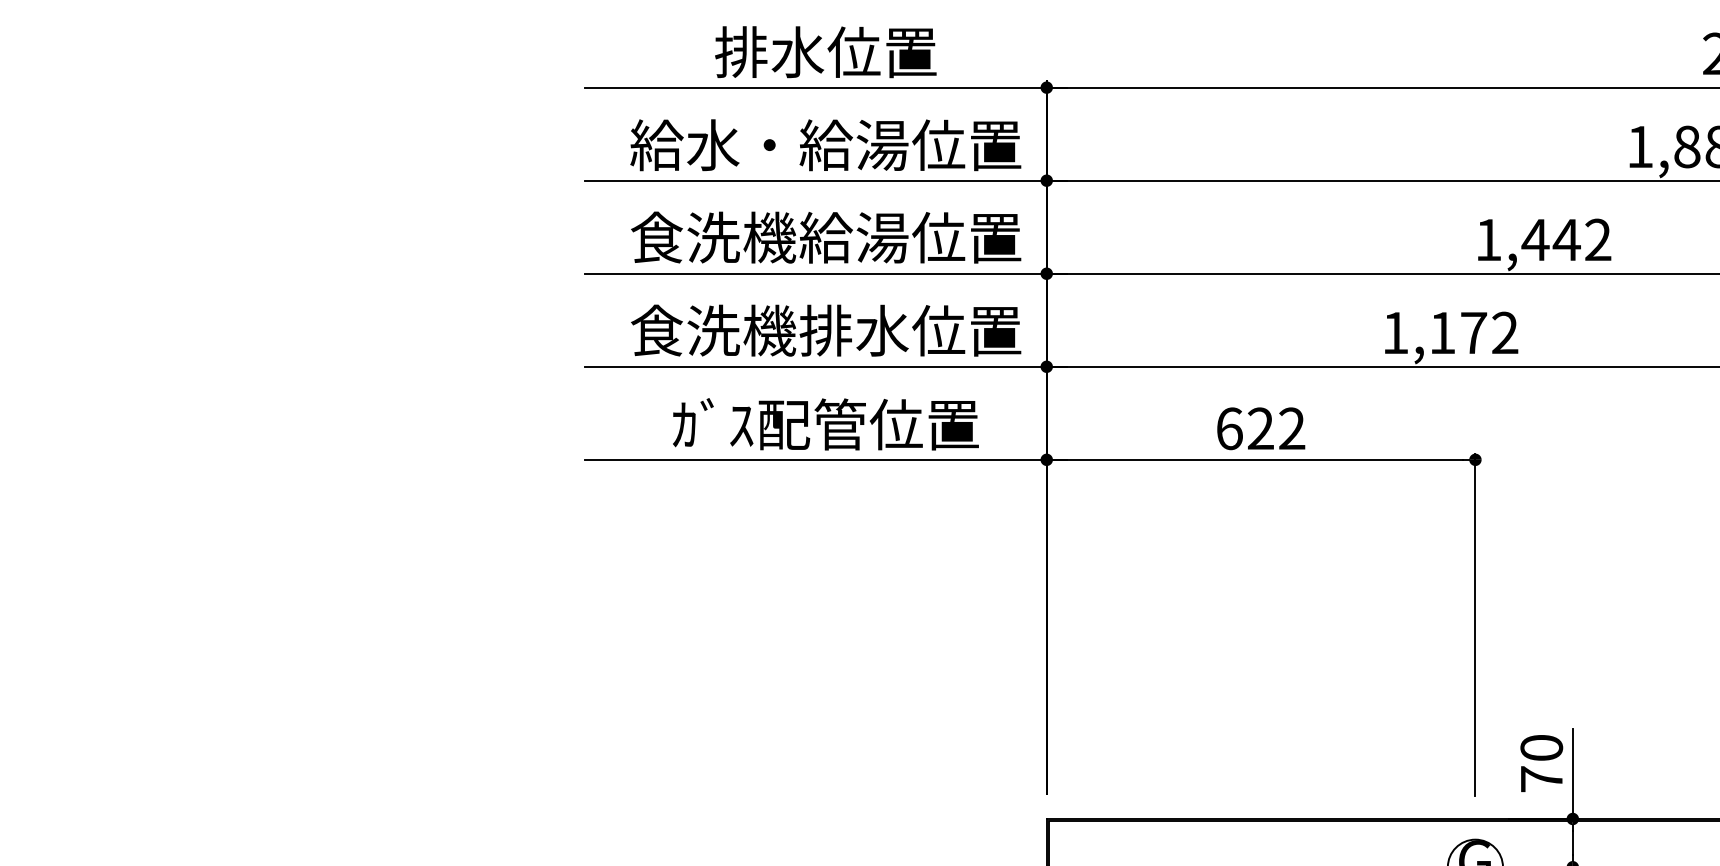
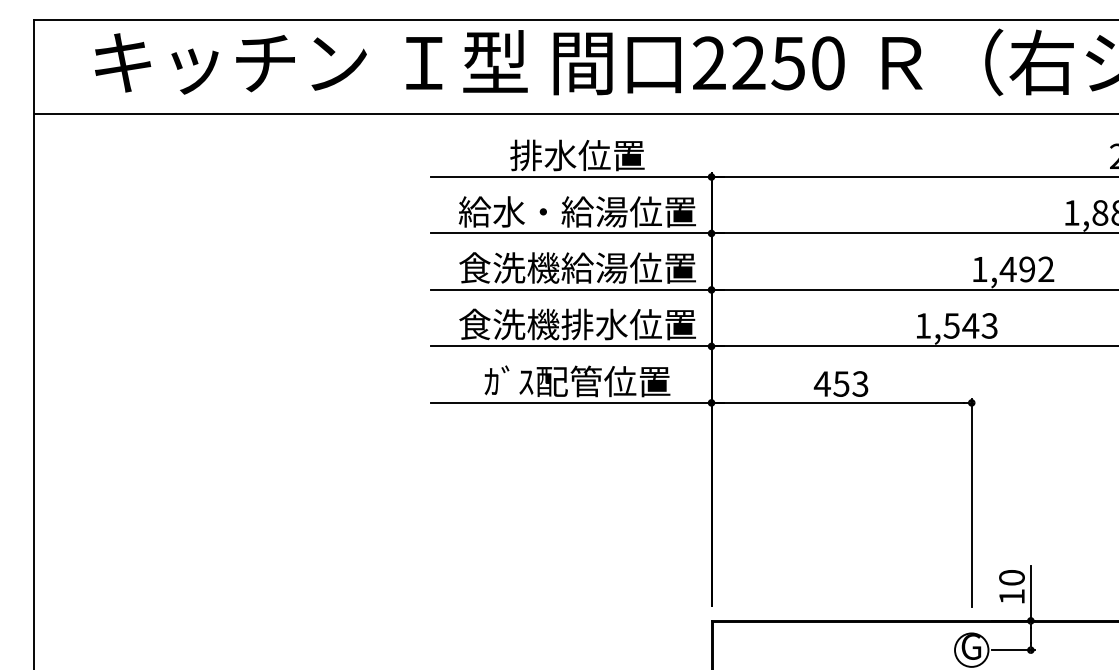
text: (1565, 240) -> (1026, 269), 1,442 -> 1,492
text: (1473, 332) -> (970, 325), 1,172 -> 1,543
text: (1259, 427) -> (840, 383), 622 -> 453
text: (1540, 778) -> (1011, 596), 70 -> 10

